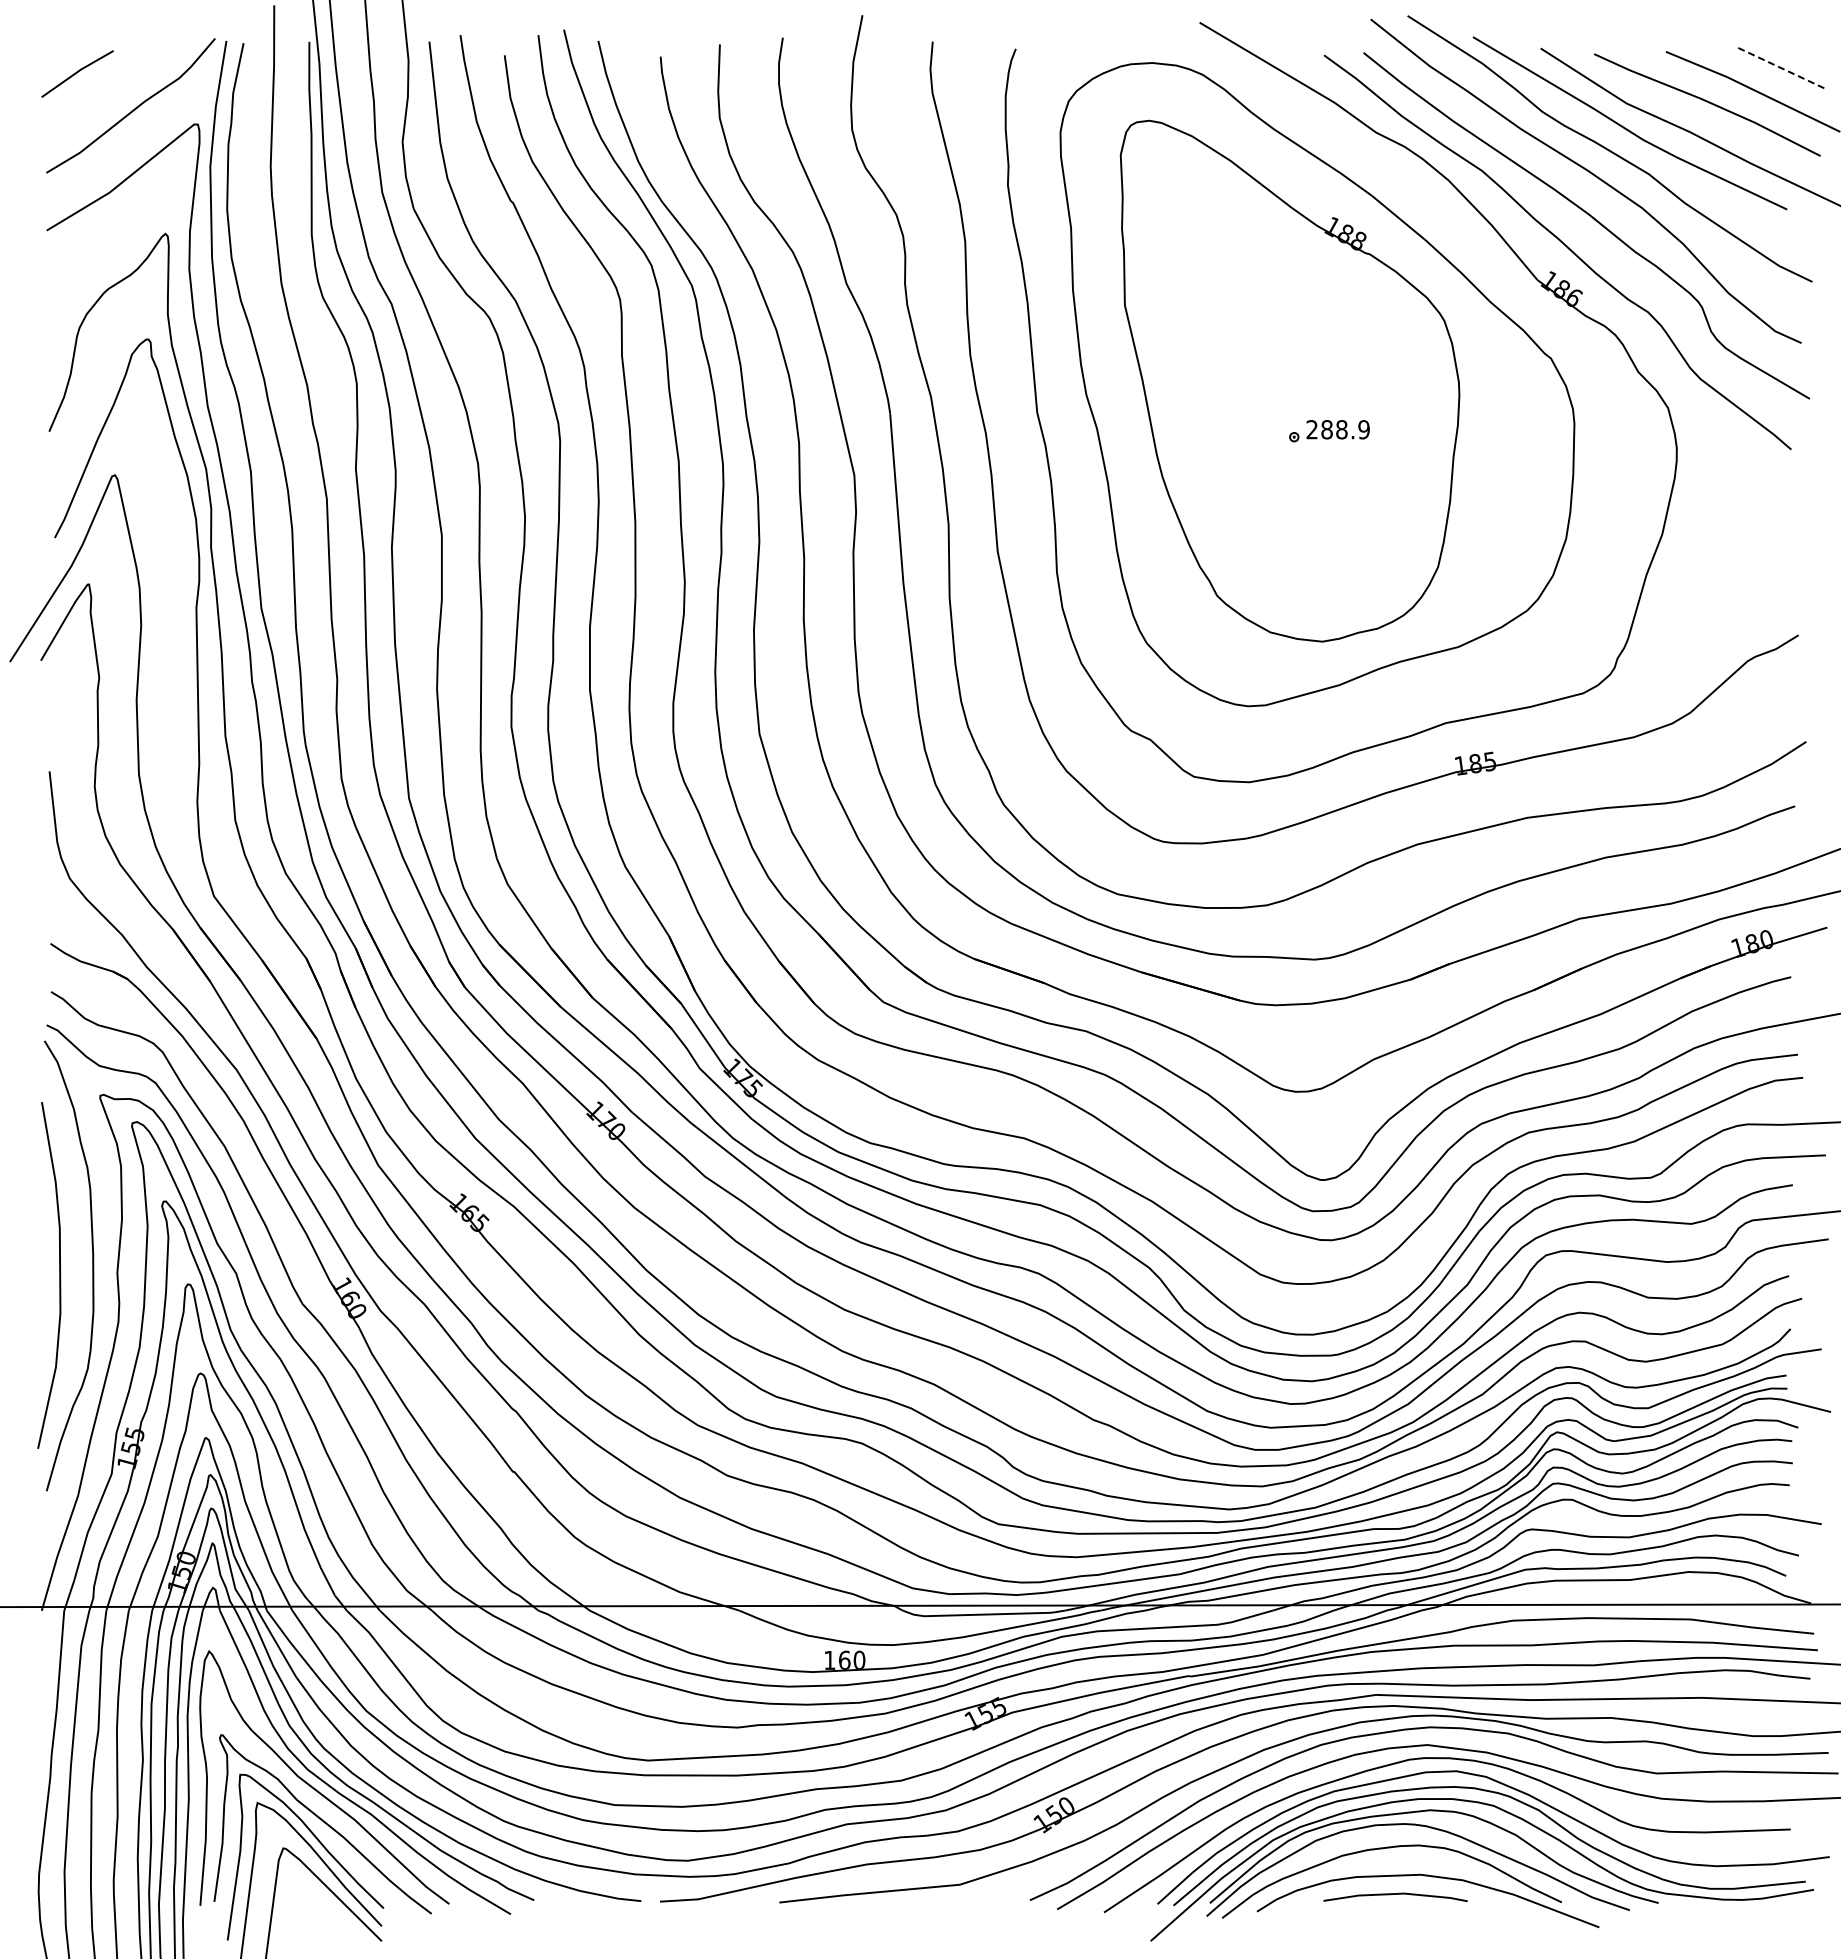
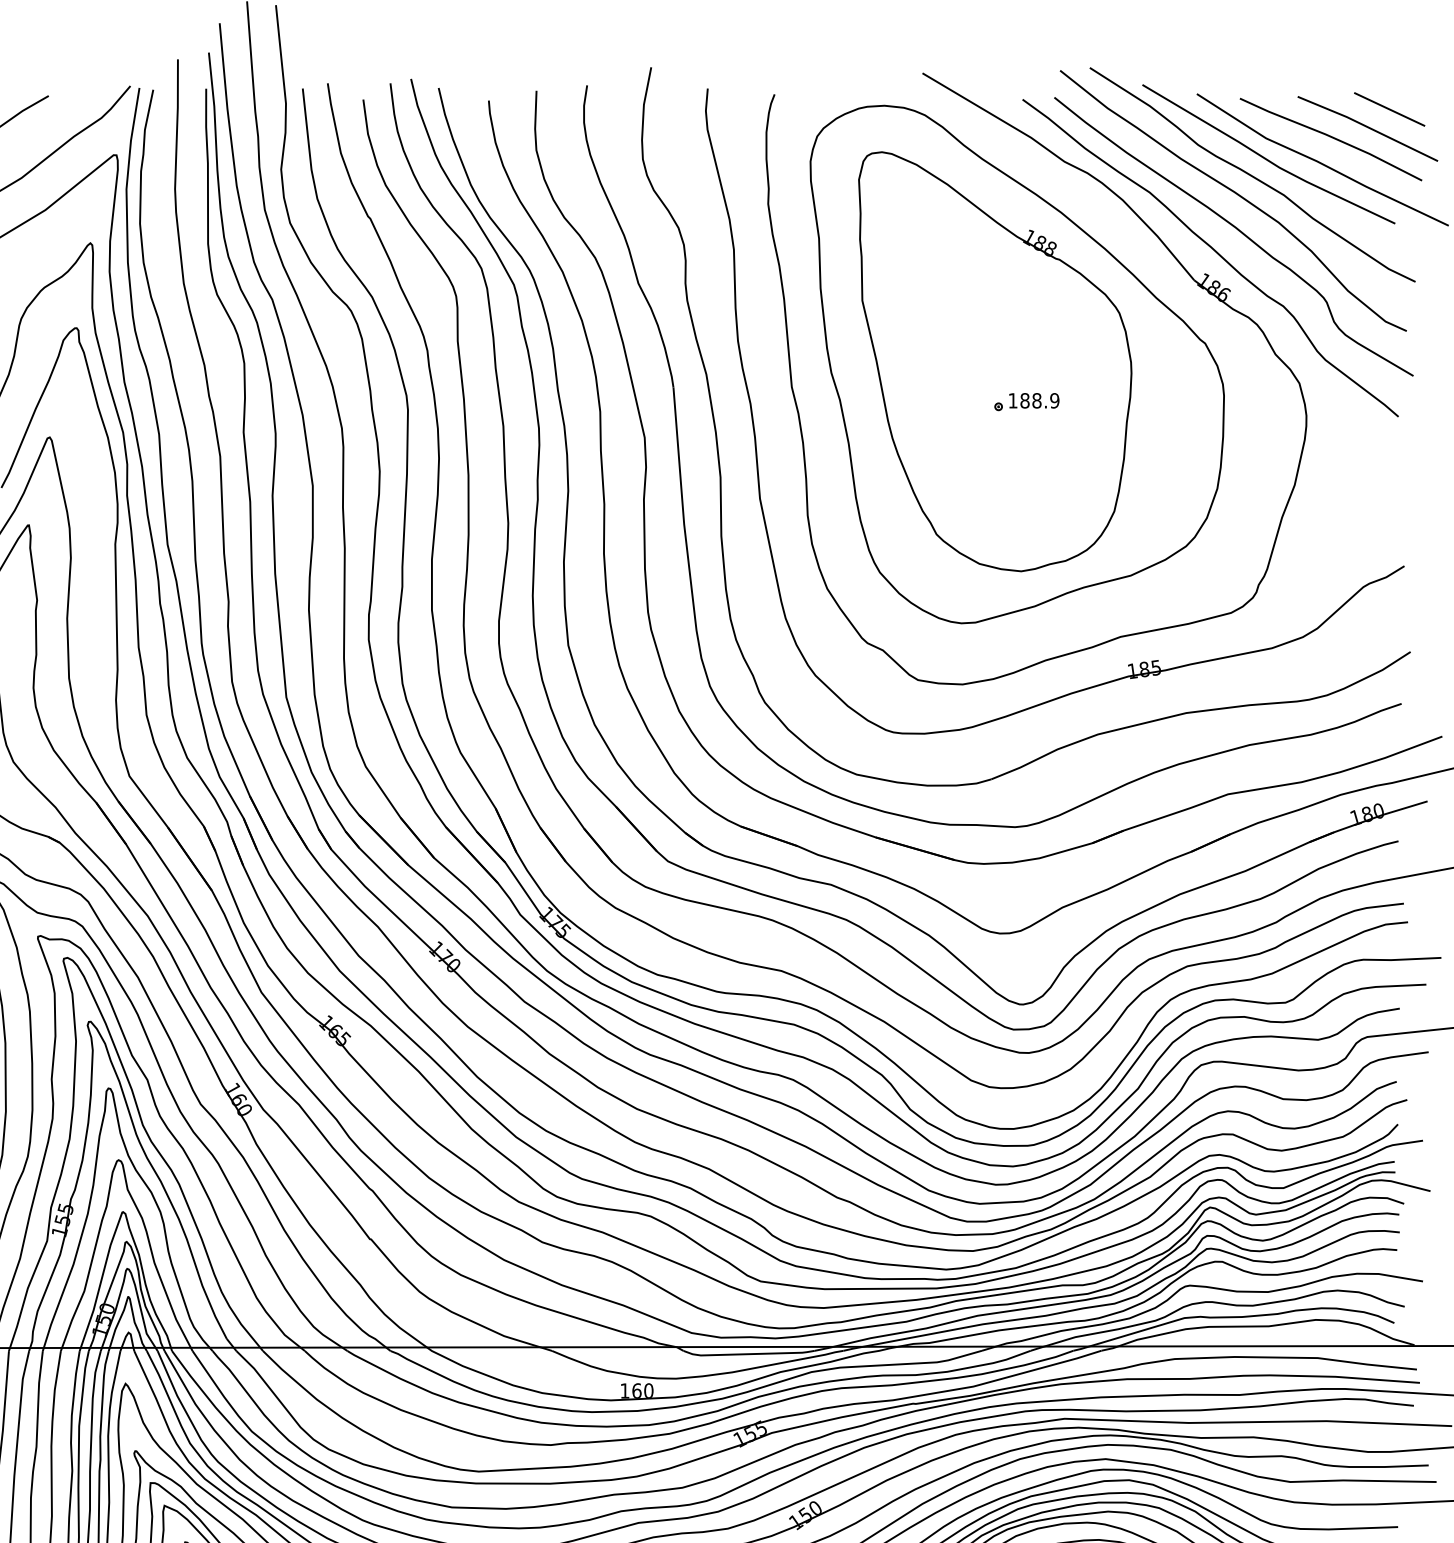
line: (1780, 67) -> (1389, 109), dashed -> solid
text: (1311, 429) -> (1012, 400), 288.9 -> 188.9

